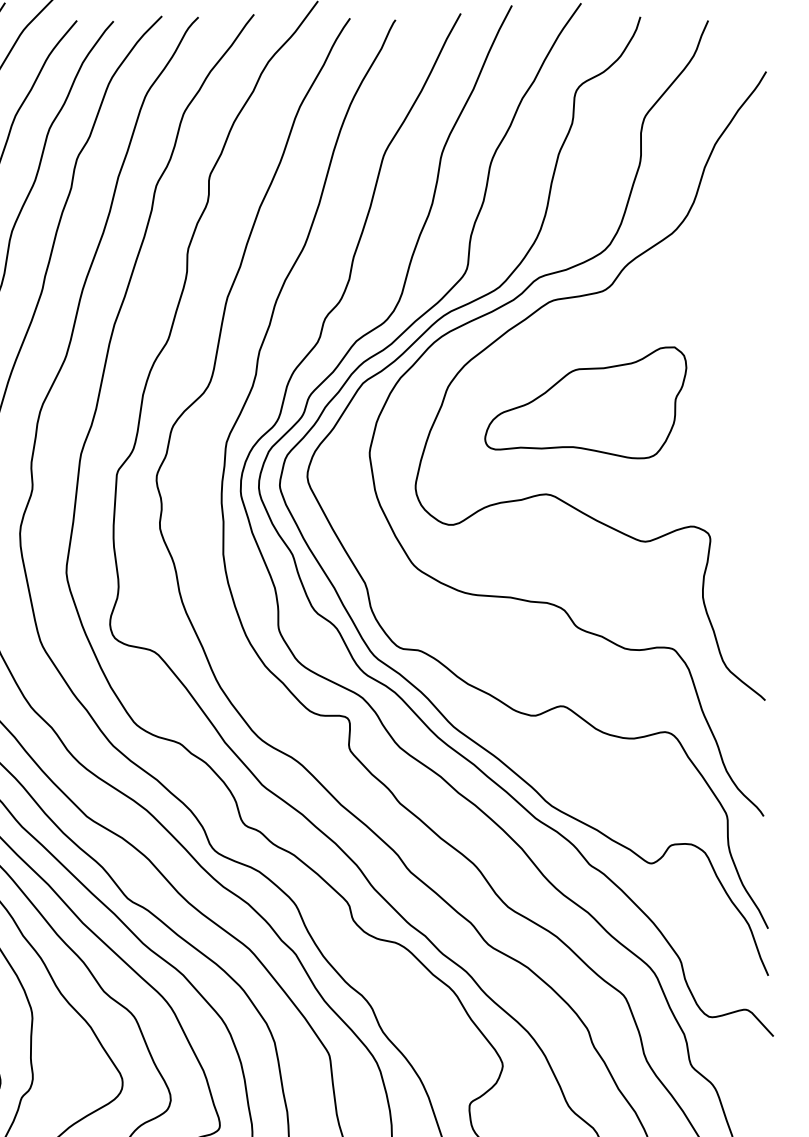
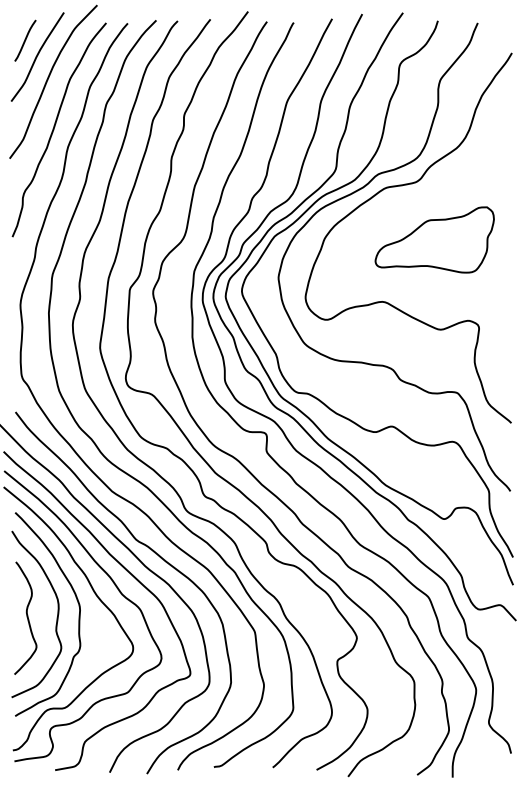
part: (585, 402) -> (434, 239), moved

